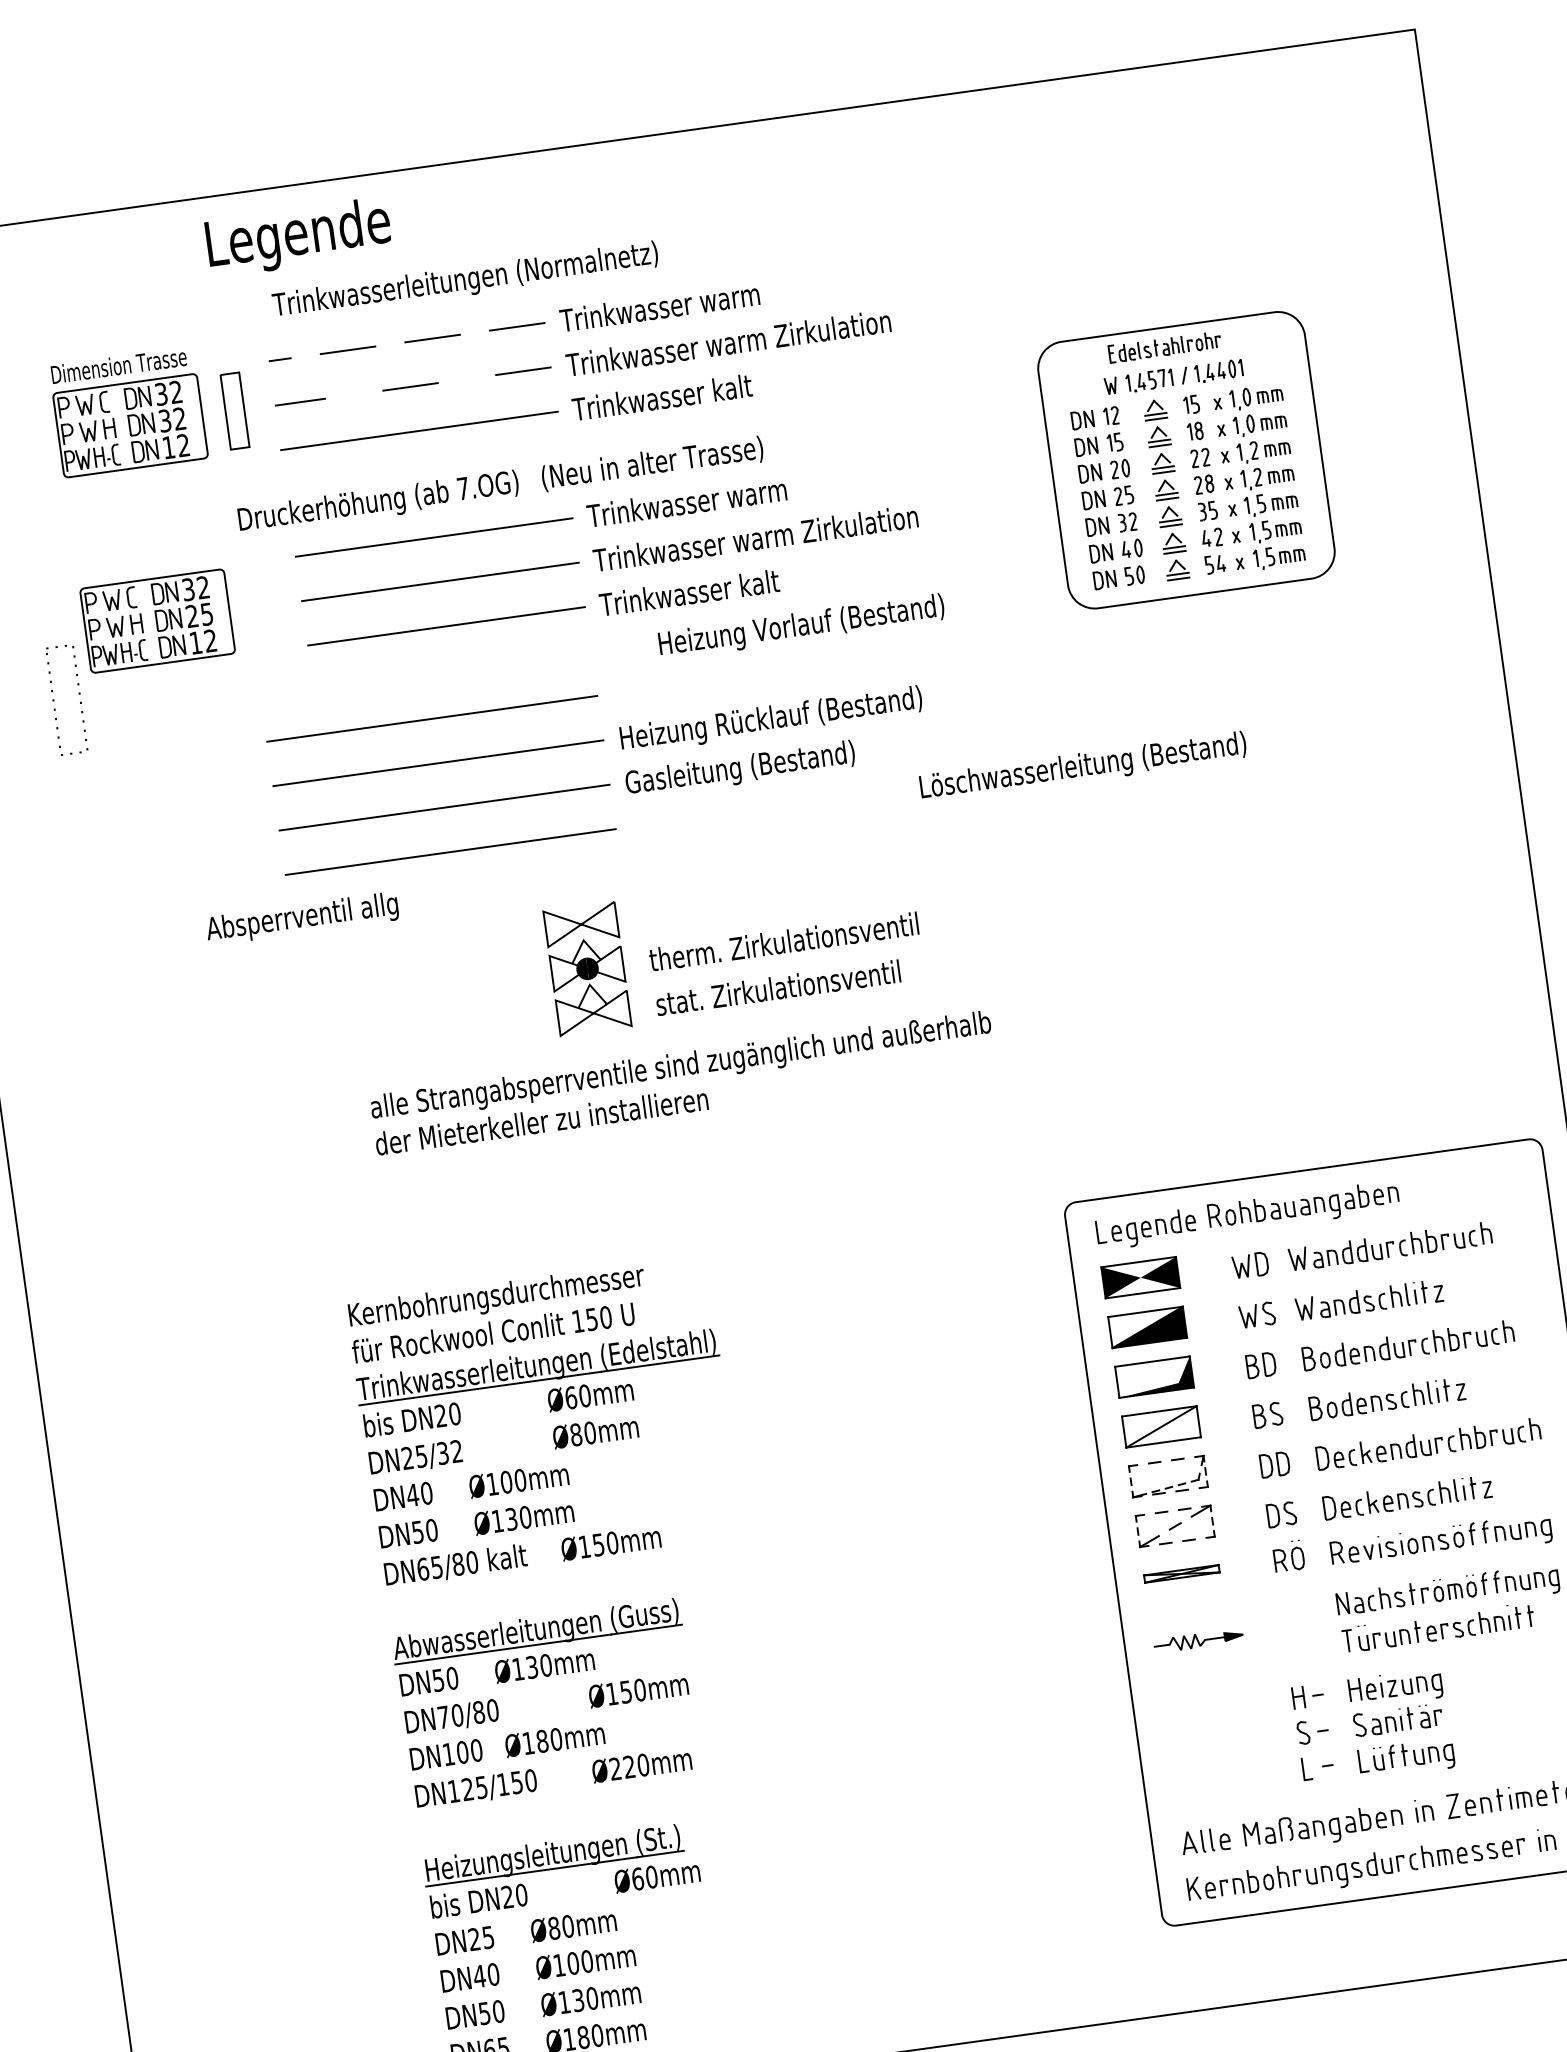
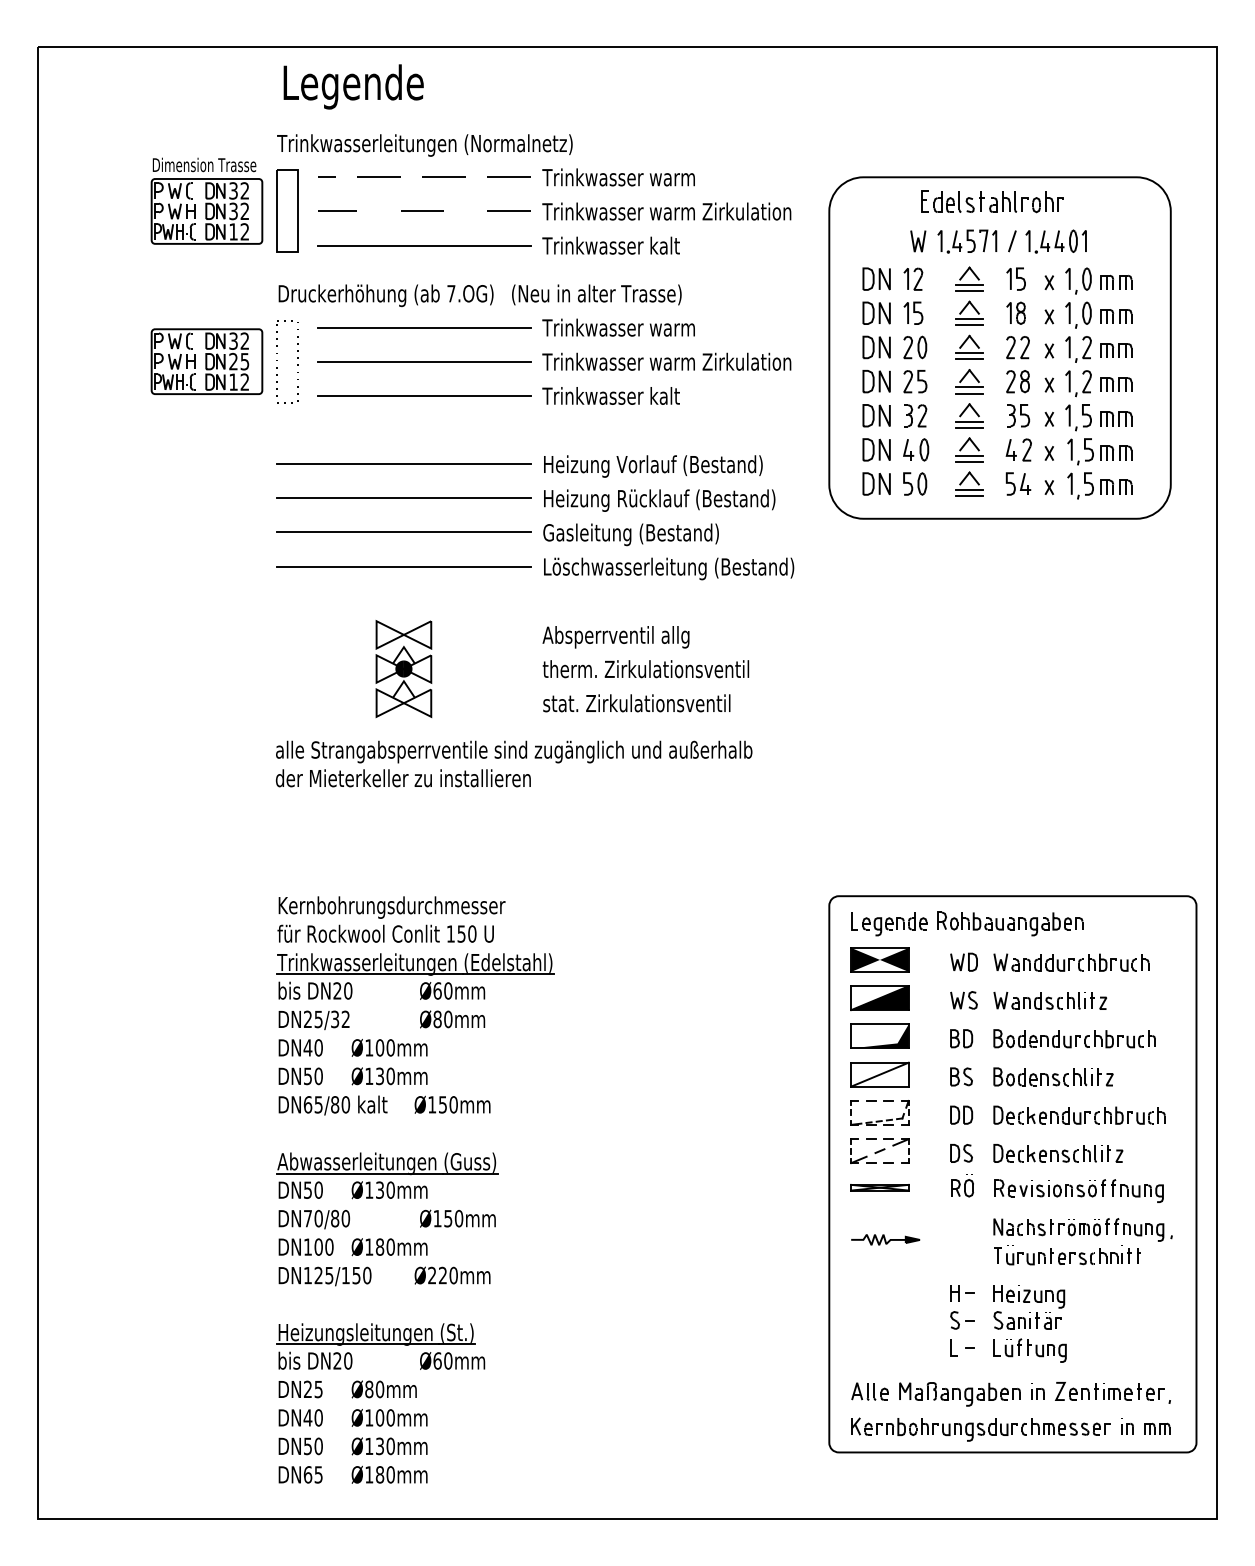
text: (465, 281) -> (424, 145), moved
part: (235, 410) -> (287, 210), size x1.43
part: (1185, 459) -> (999, 347), size x1.67
text: (801, 626) -> (653, 466), moved
part: (53, 700) -> (277, 360), moved
text: (1083, 766) -> (669, 568), moved
text: (301, 919) -> (615, 637), moved
part: (586, 968) -> (403, 668), moved
text: (682, 1082) -> (513, 763), moved

